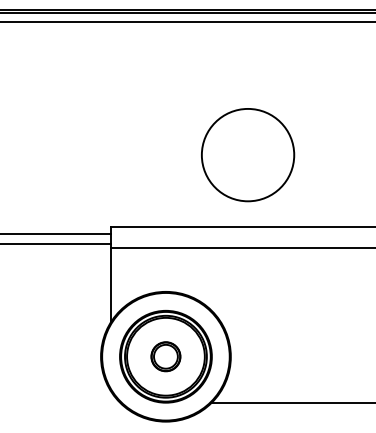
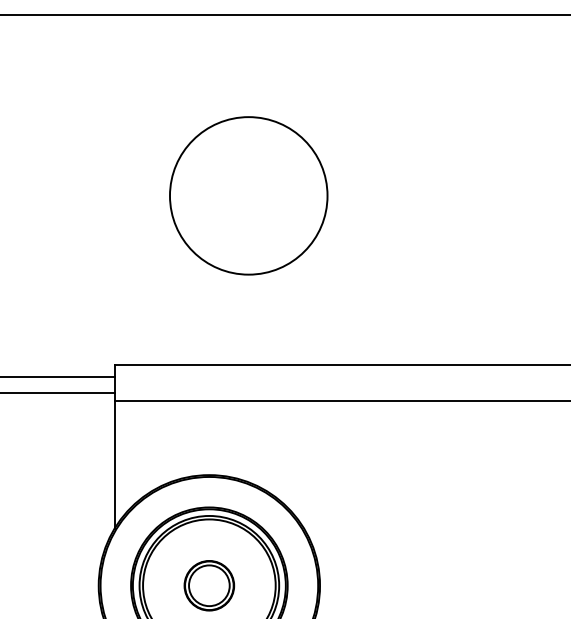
circle: (248, 155) -> (249, 196), moved

